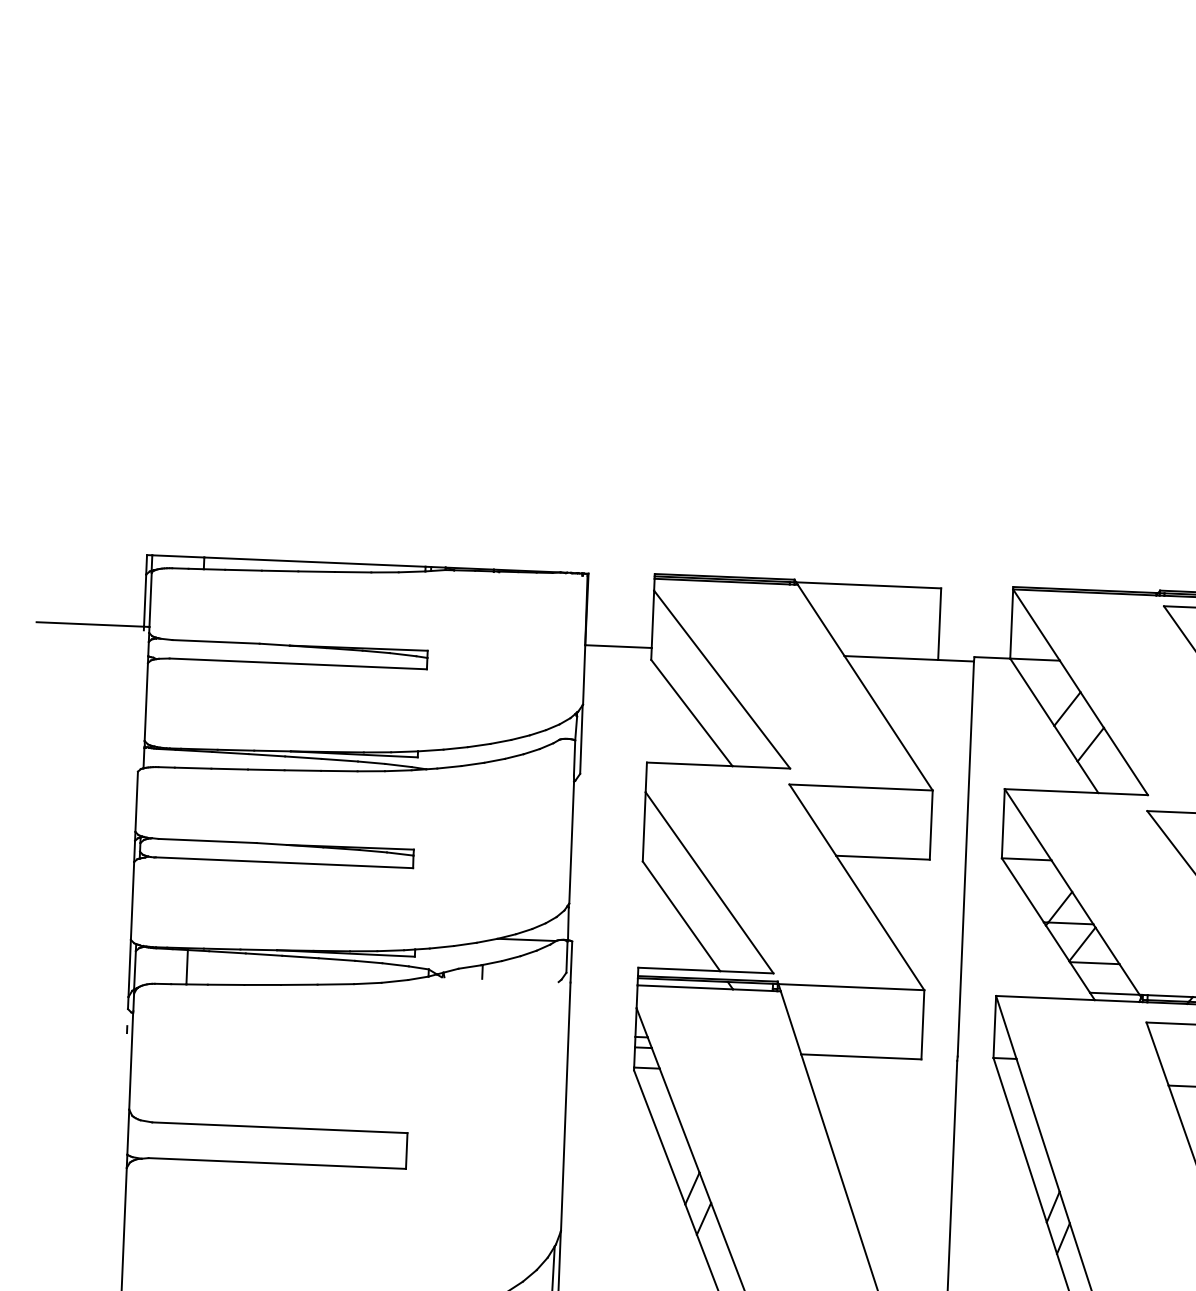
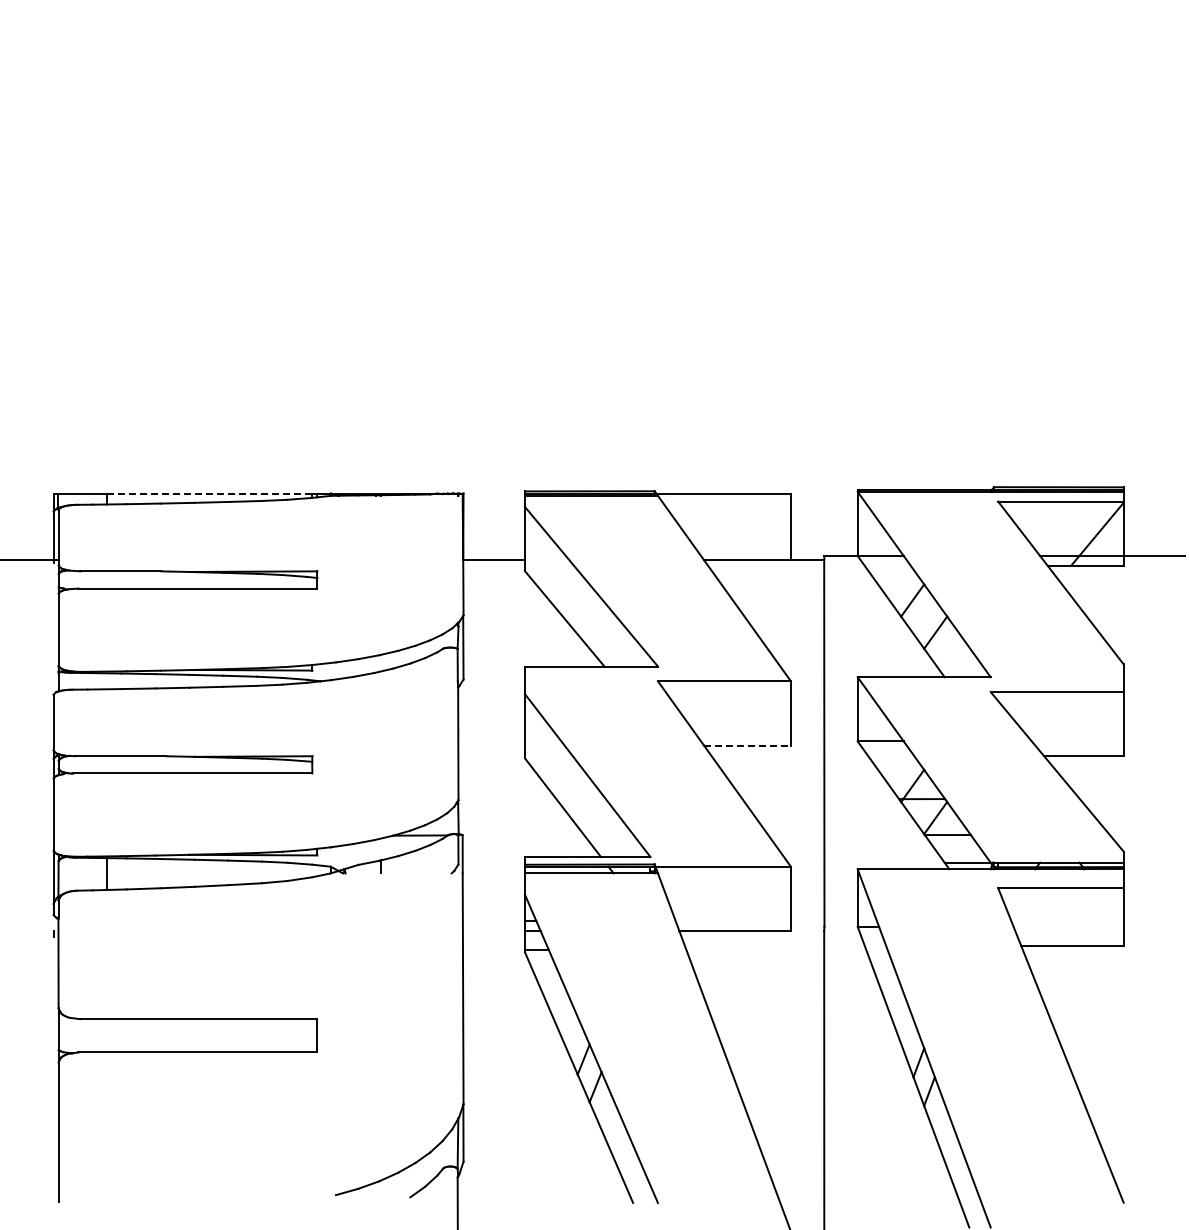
line: (314, 562) -> (209, 493), solid -> dashed
line: (883, 857) -> (747, 745), solid -> dashed

